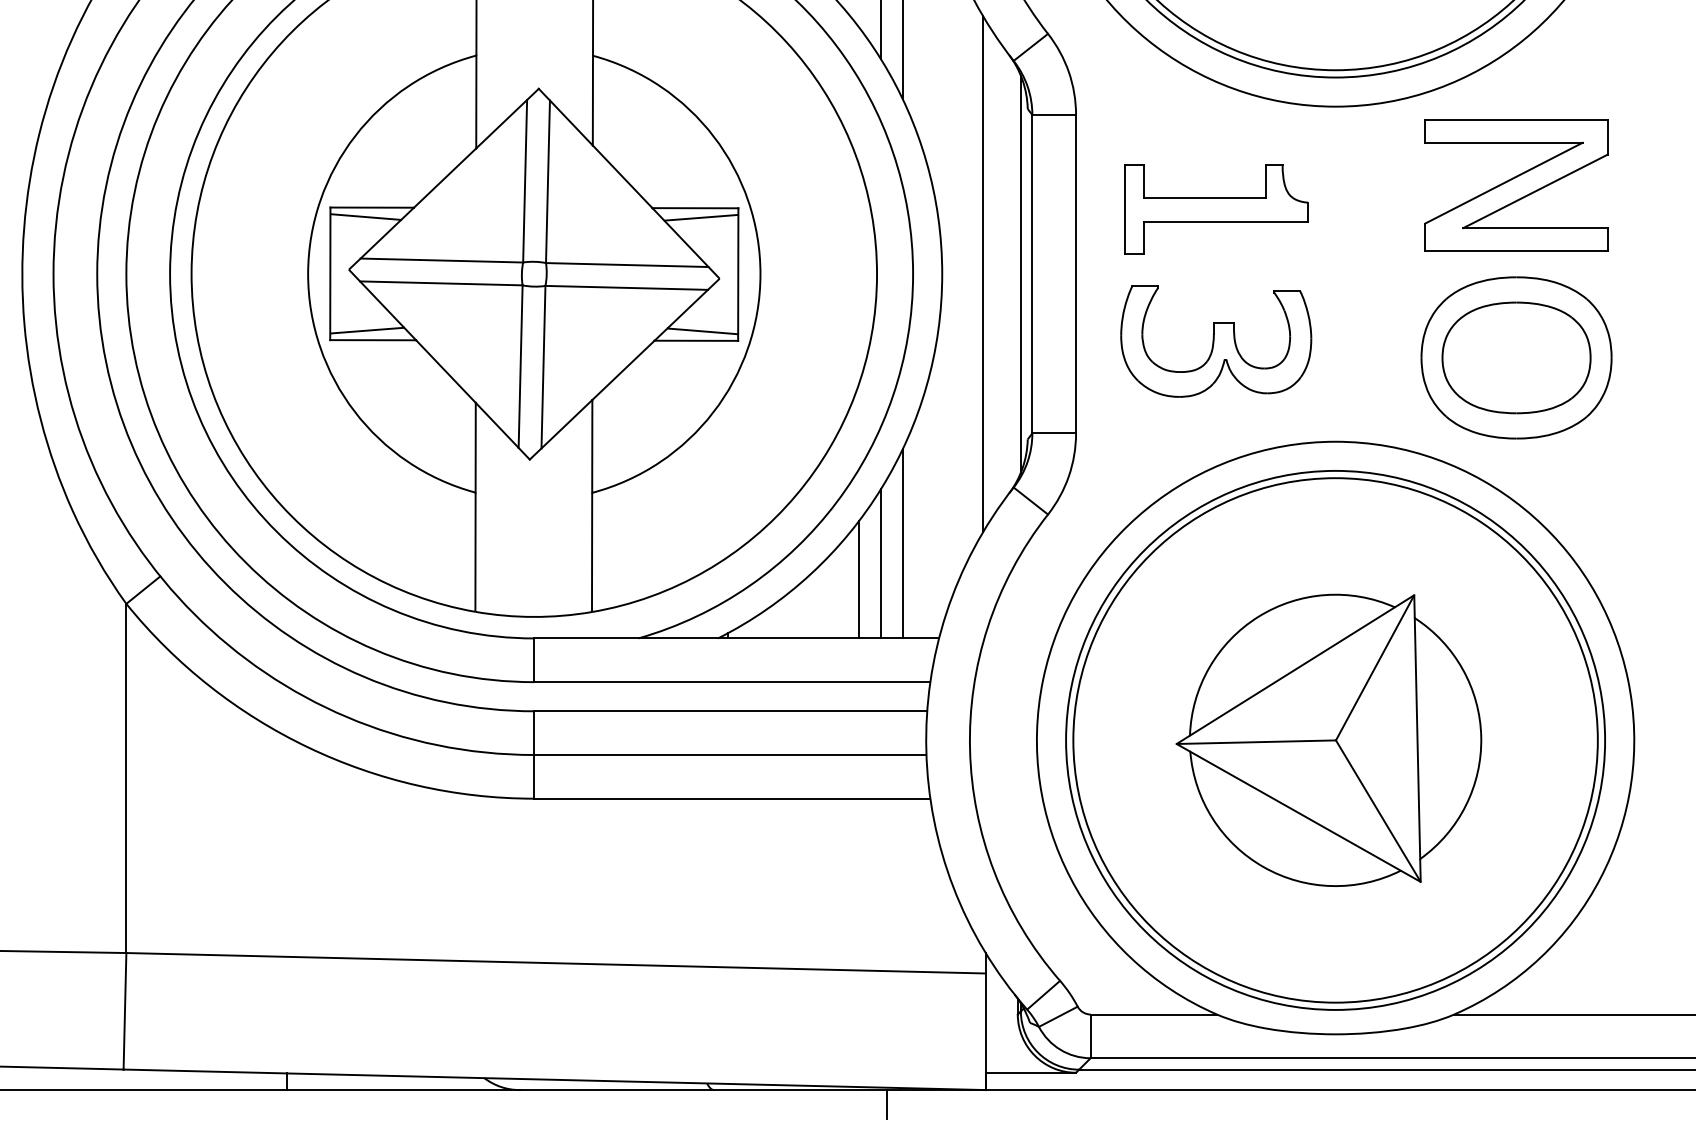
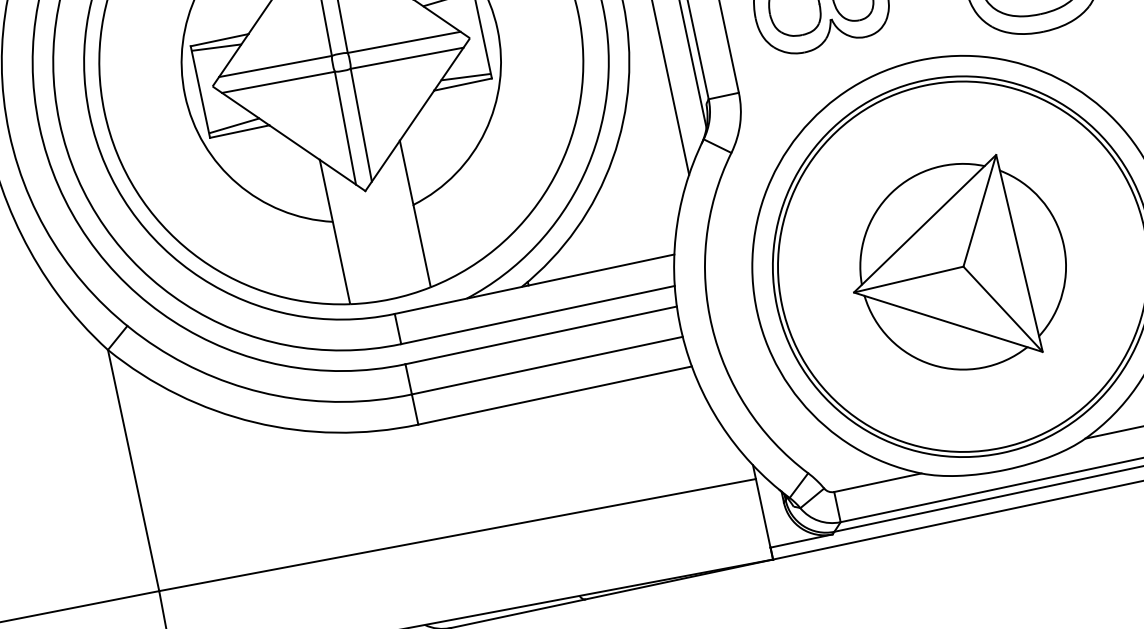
line: (902, 543) -> (635, 194), removed
line: (881, 563) -> (623, 211), removed
line: (859, 579) -> (610, 225), removed
line: (886, 1104) -> (706, 584), removed

